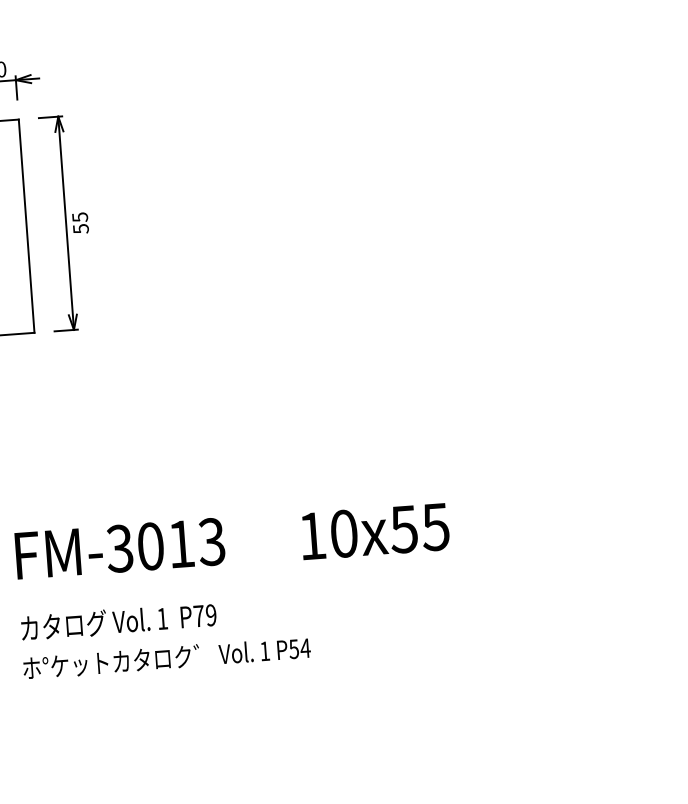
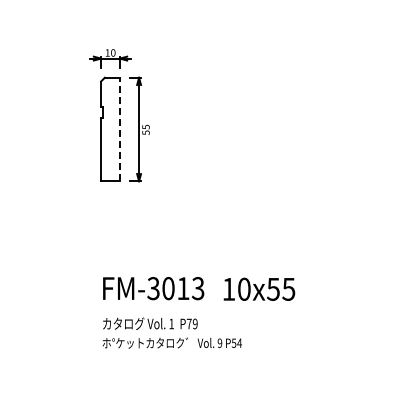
line: (25, 226) -> (119, 129), solid -> dashed
text: (375, 529) -> (259, 288), moved
text: (264, 651) -> (219, 343), 1 -> 9

